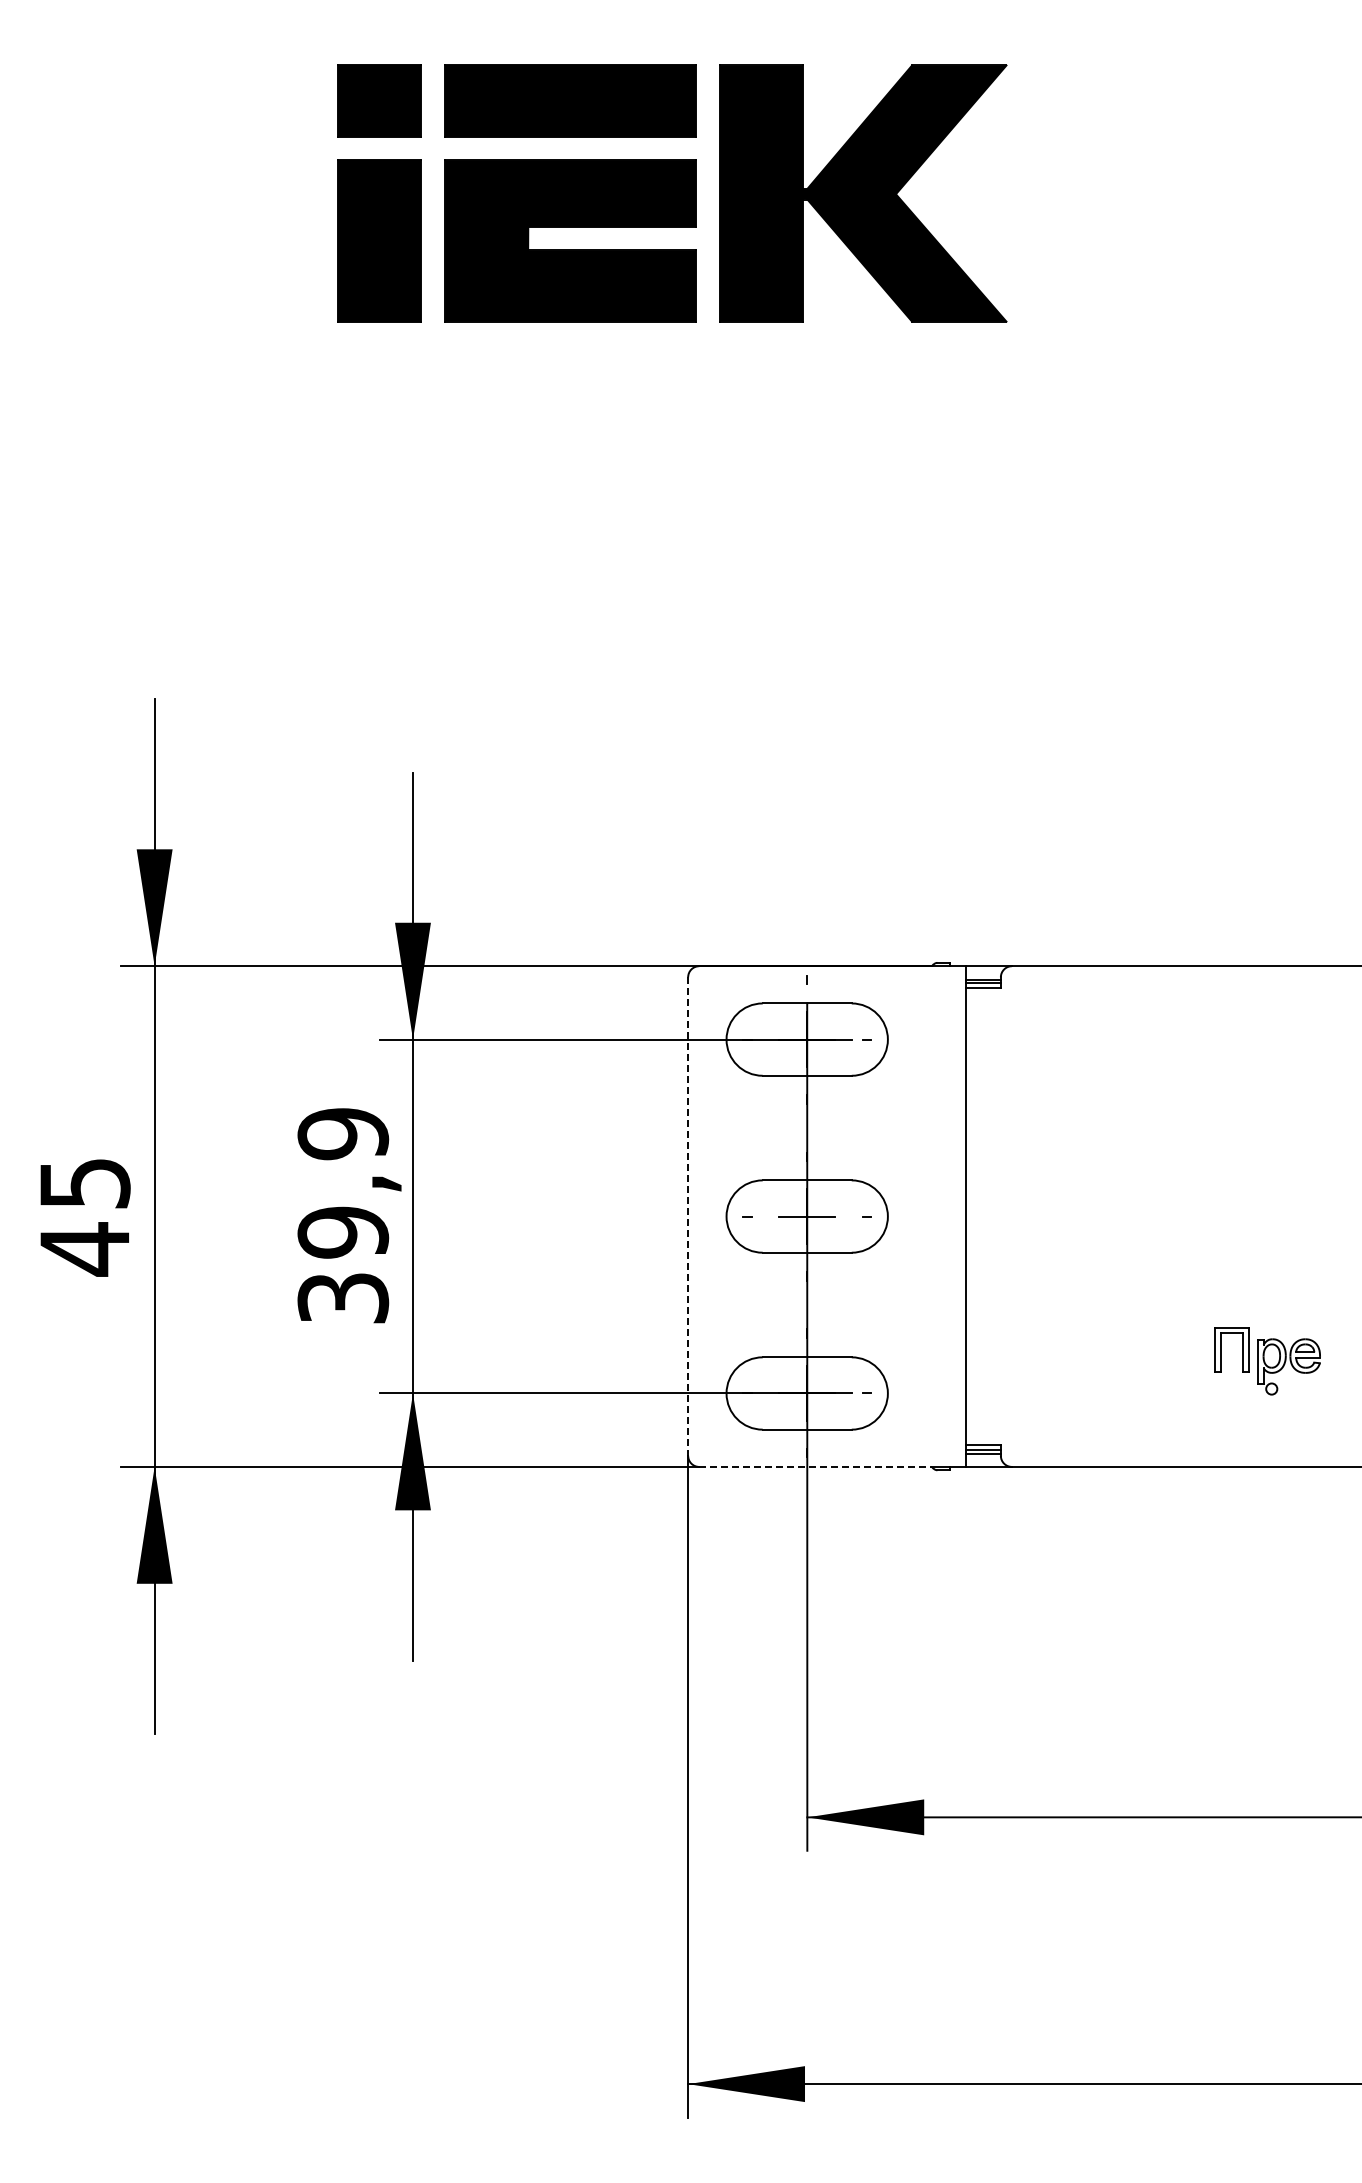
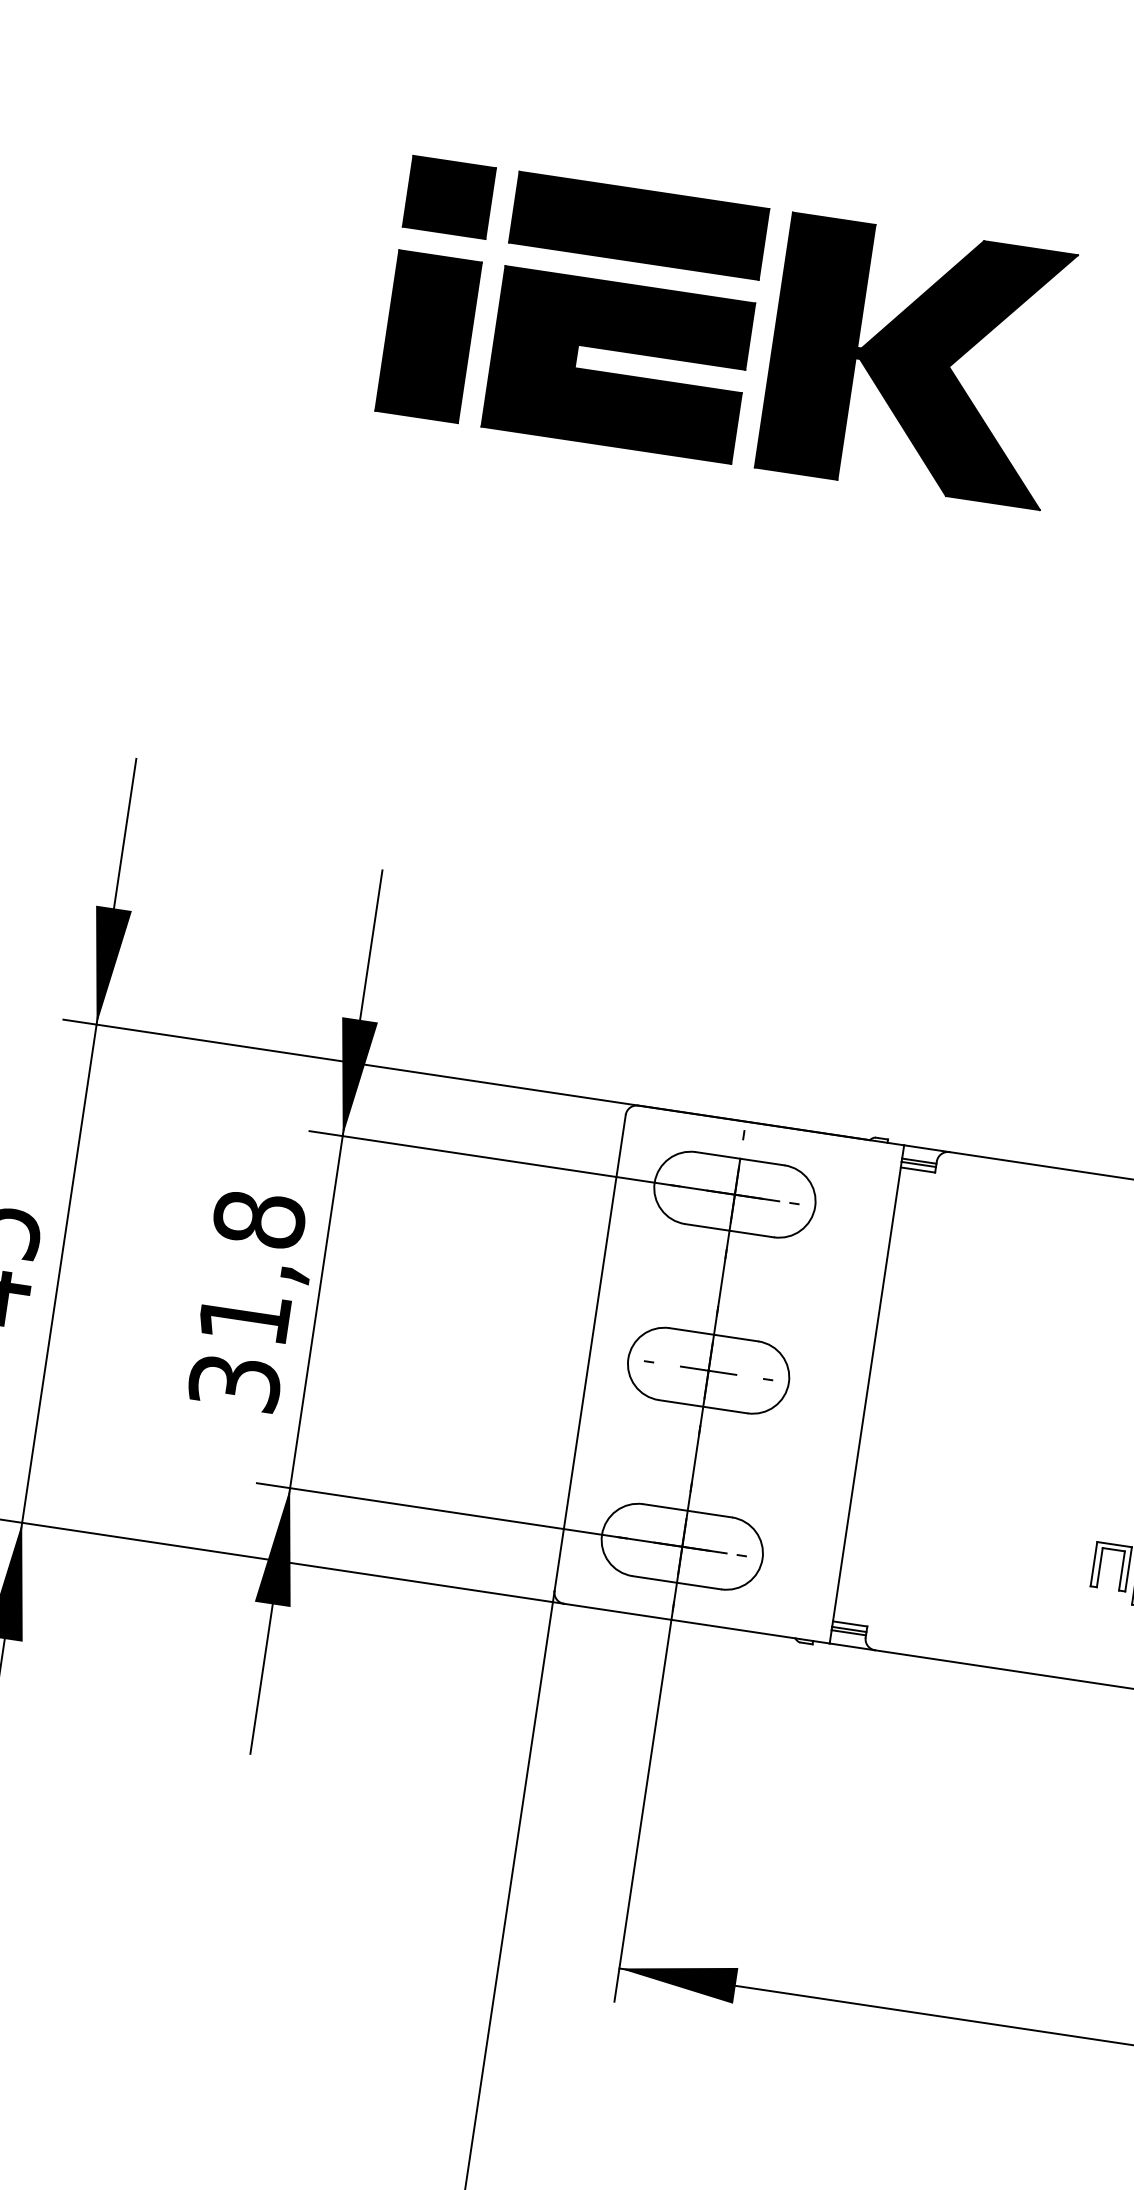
text: (343, 1183) -> (252, 1268), 39,9 -> 31,8
line: (688, 1217) -> (590, 1354), dashed -> solid
line: (816, 1466) -> (680, 1620), dashed -> solid

